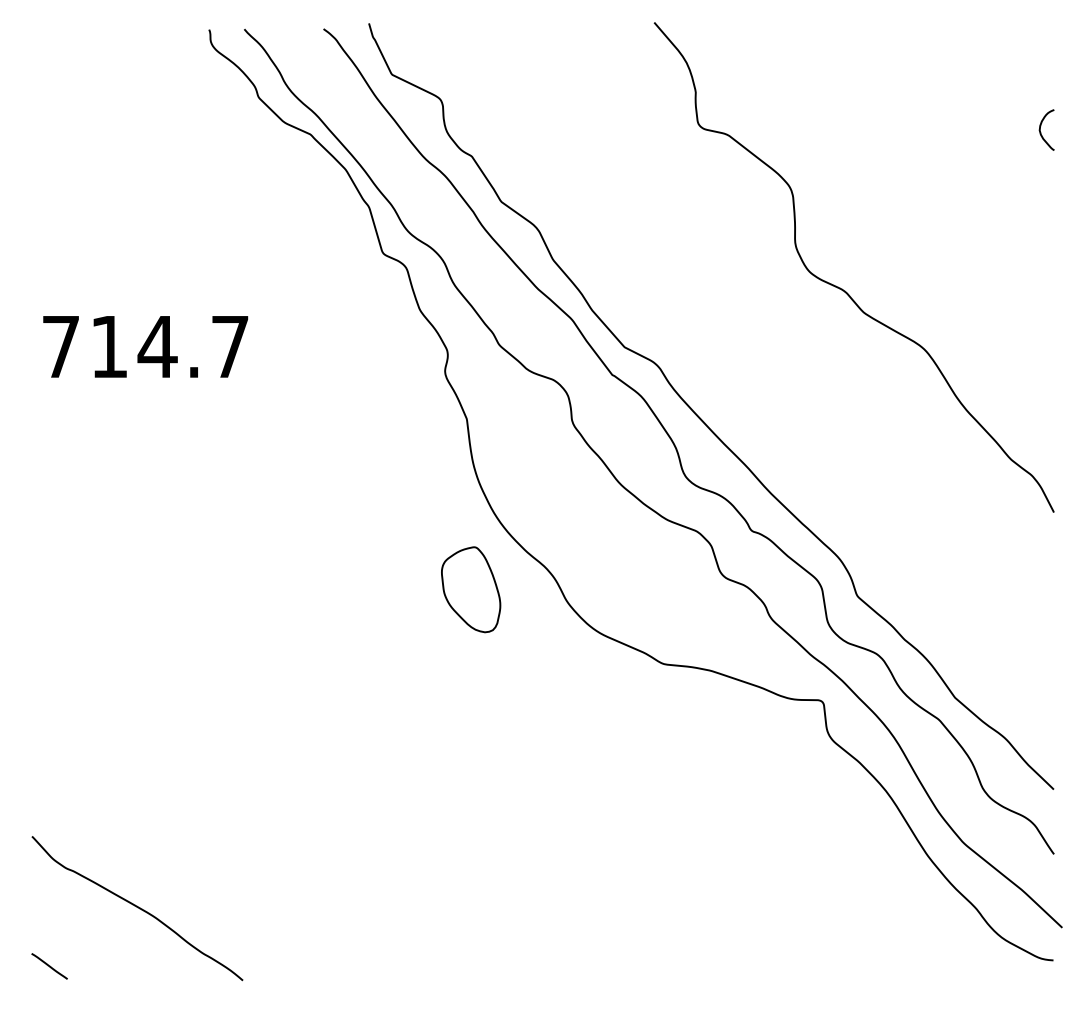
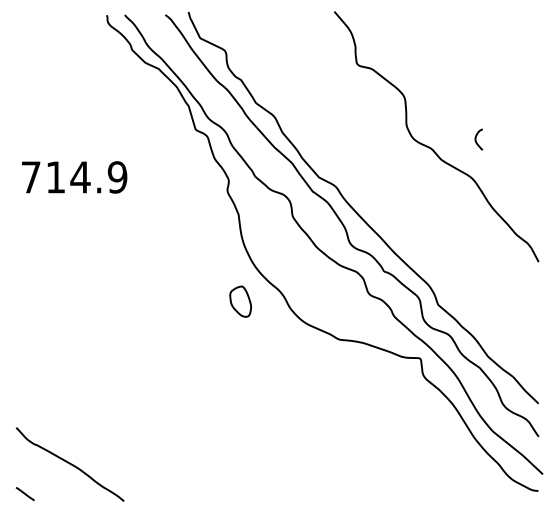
curve: (1041, 129) -> (476, 139), moved
text: (229, 347) -> (117, 177), 714.7 -> 714.9
part: (470, 589) -> (240, 301), size x0.7

